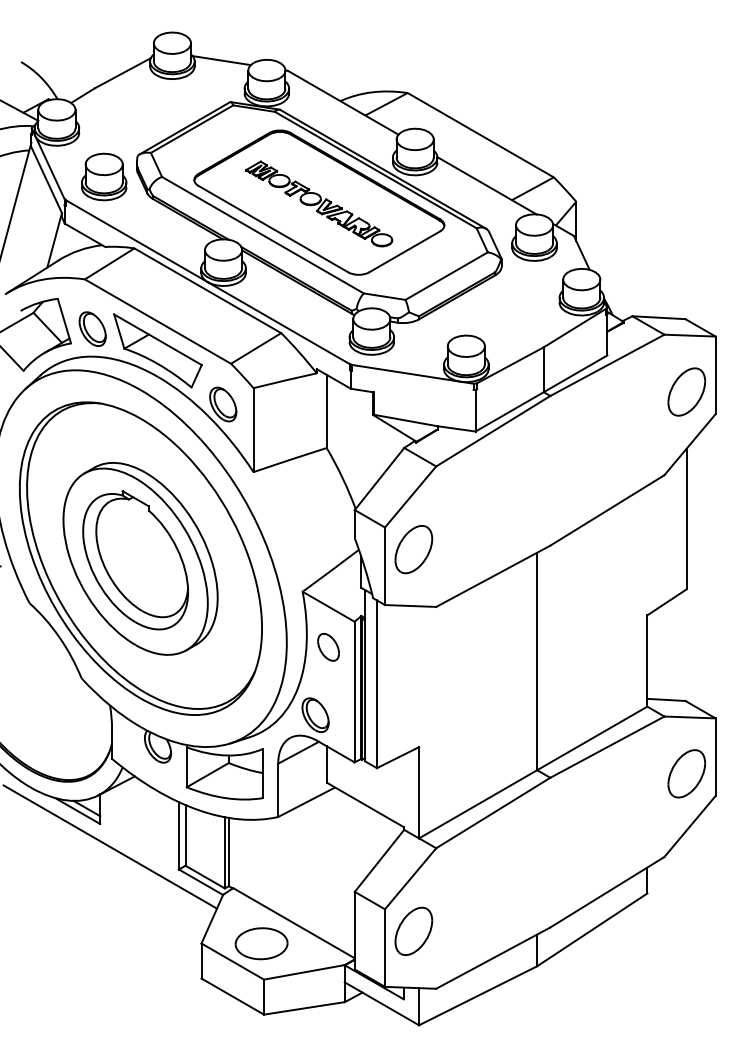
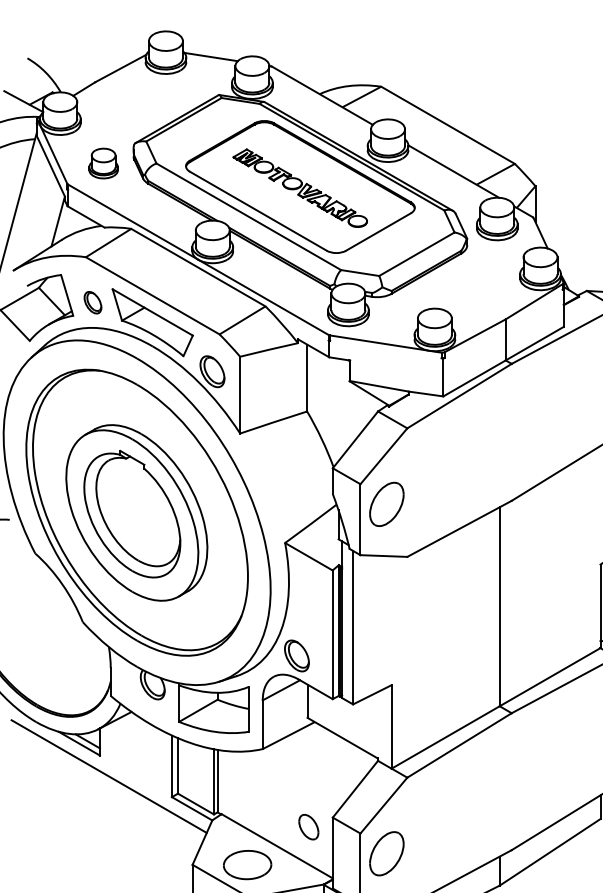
part: (104, 176) -> (103, 163), size x0.7
part: (92, 328) -> (92, 302), size x0.7
part: (328, 647) -> (308, 827), moved

